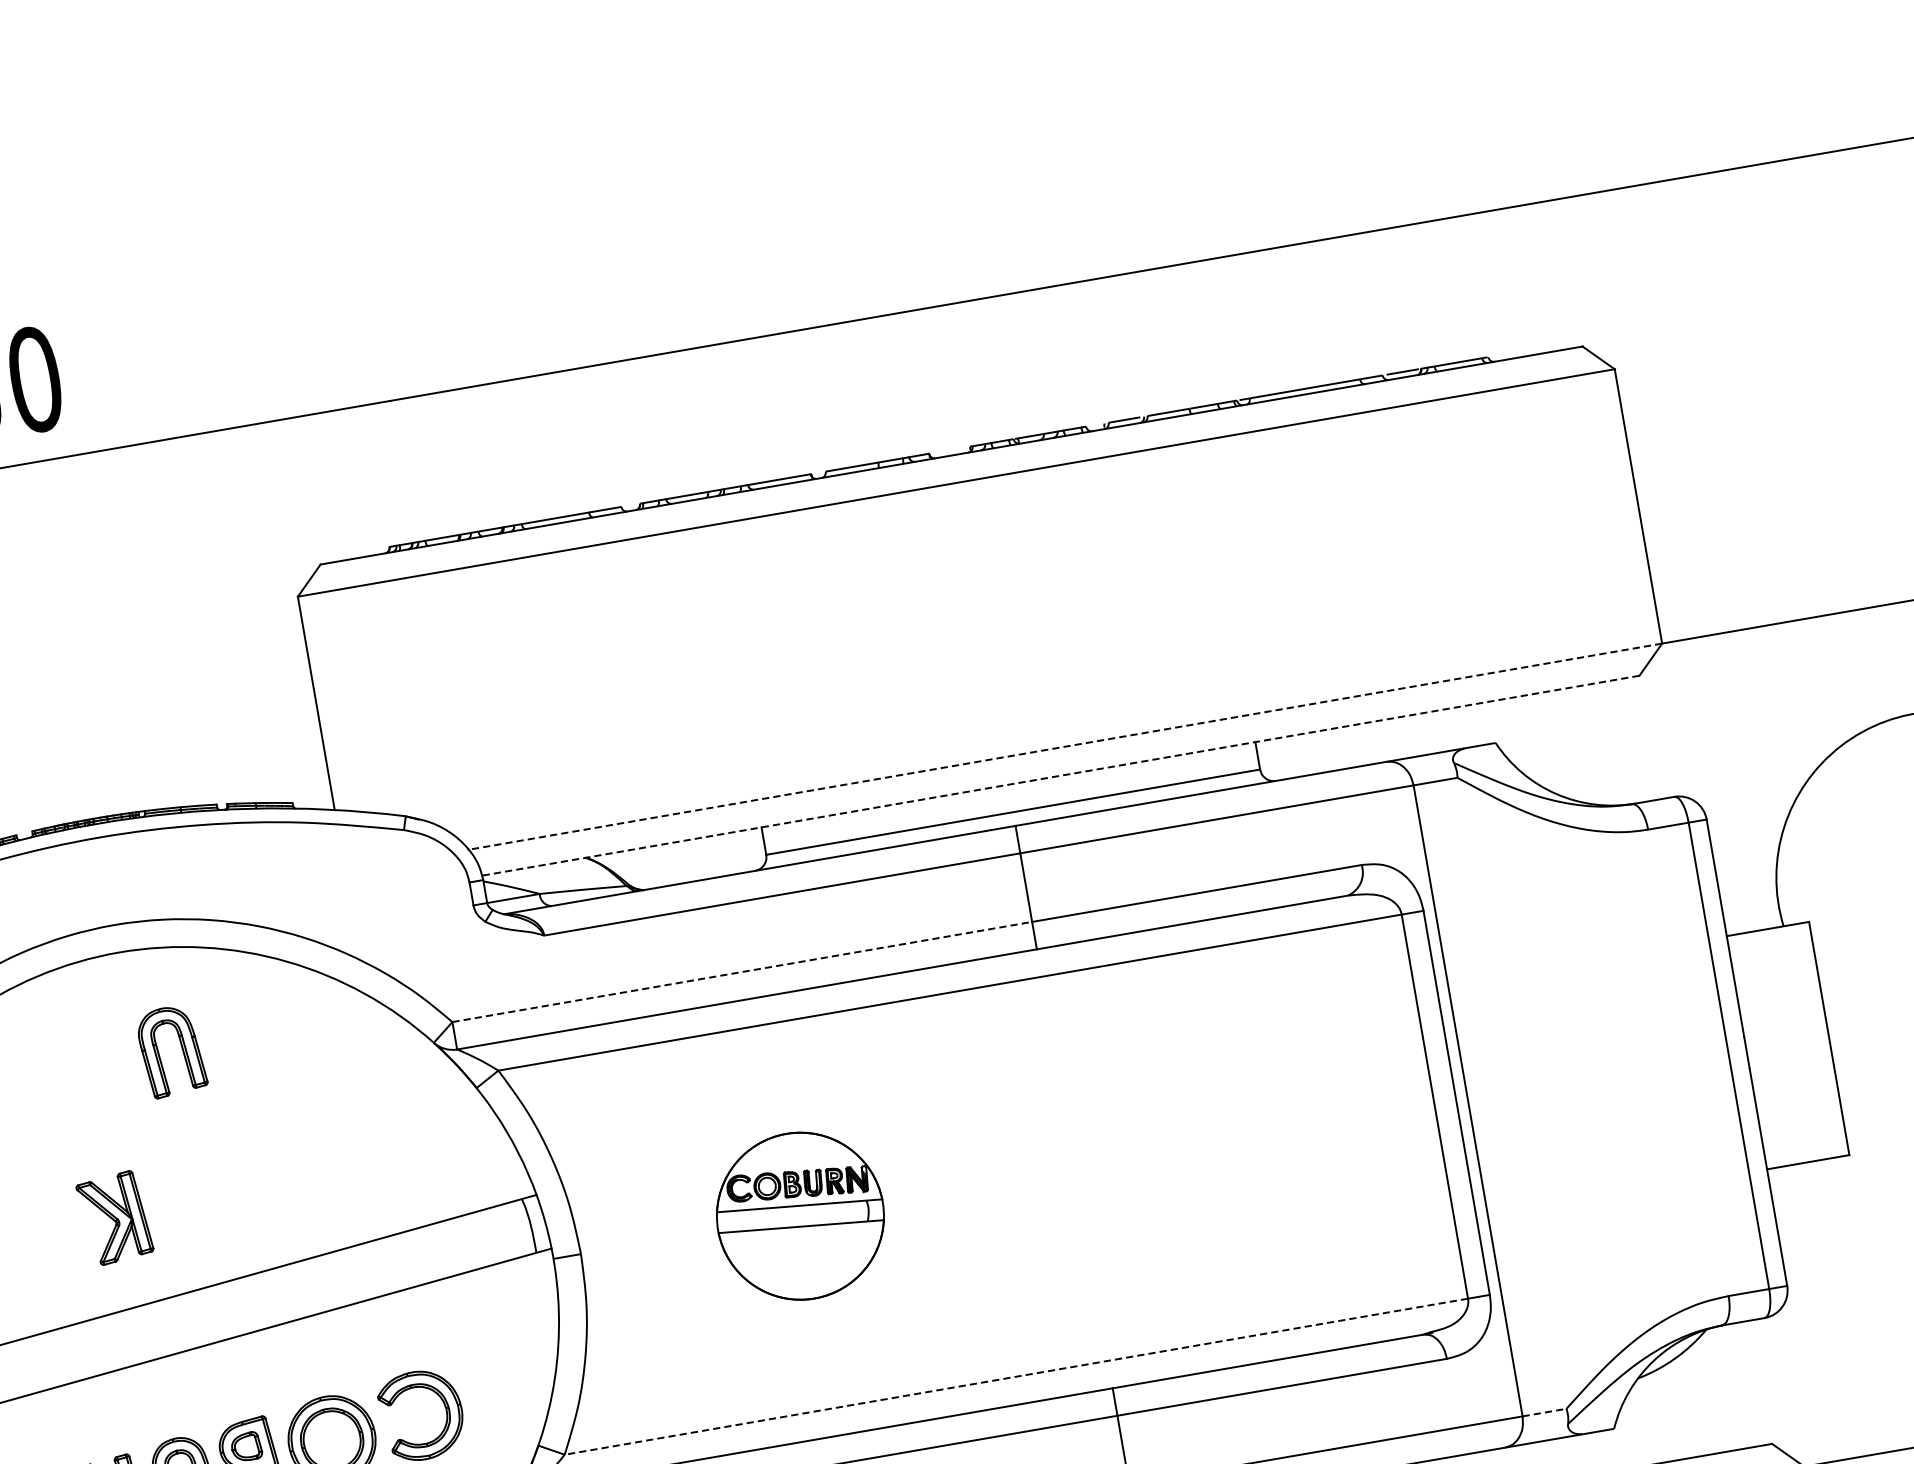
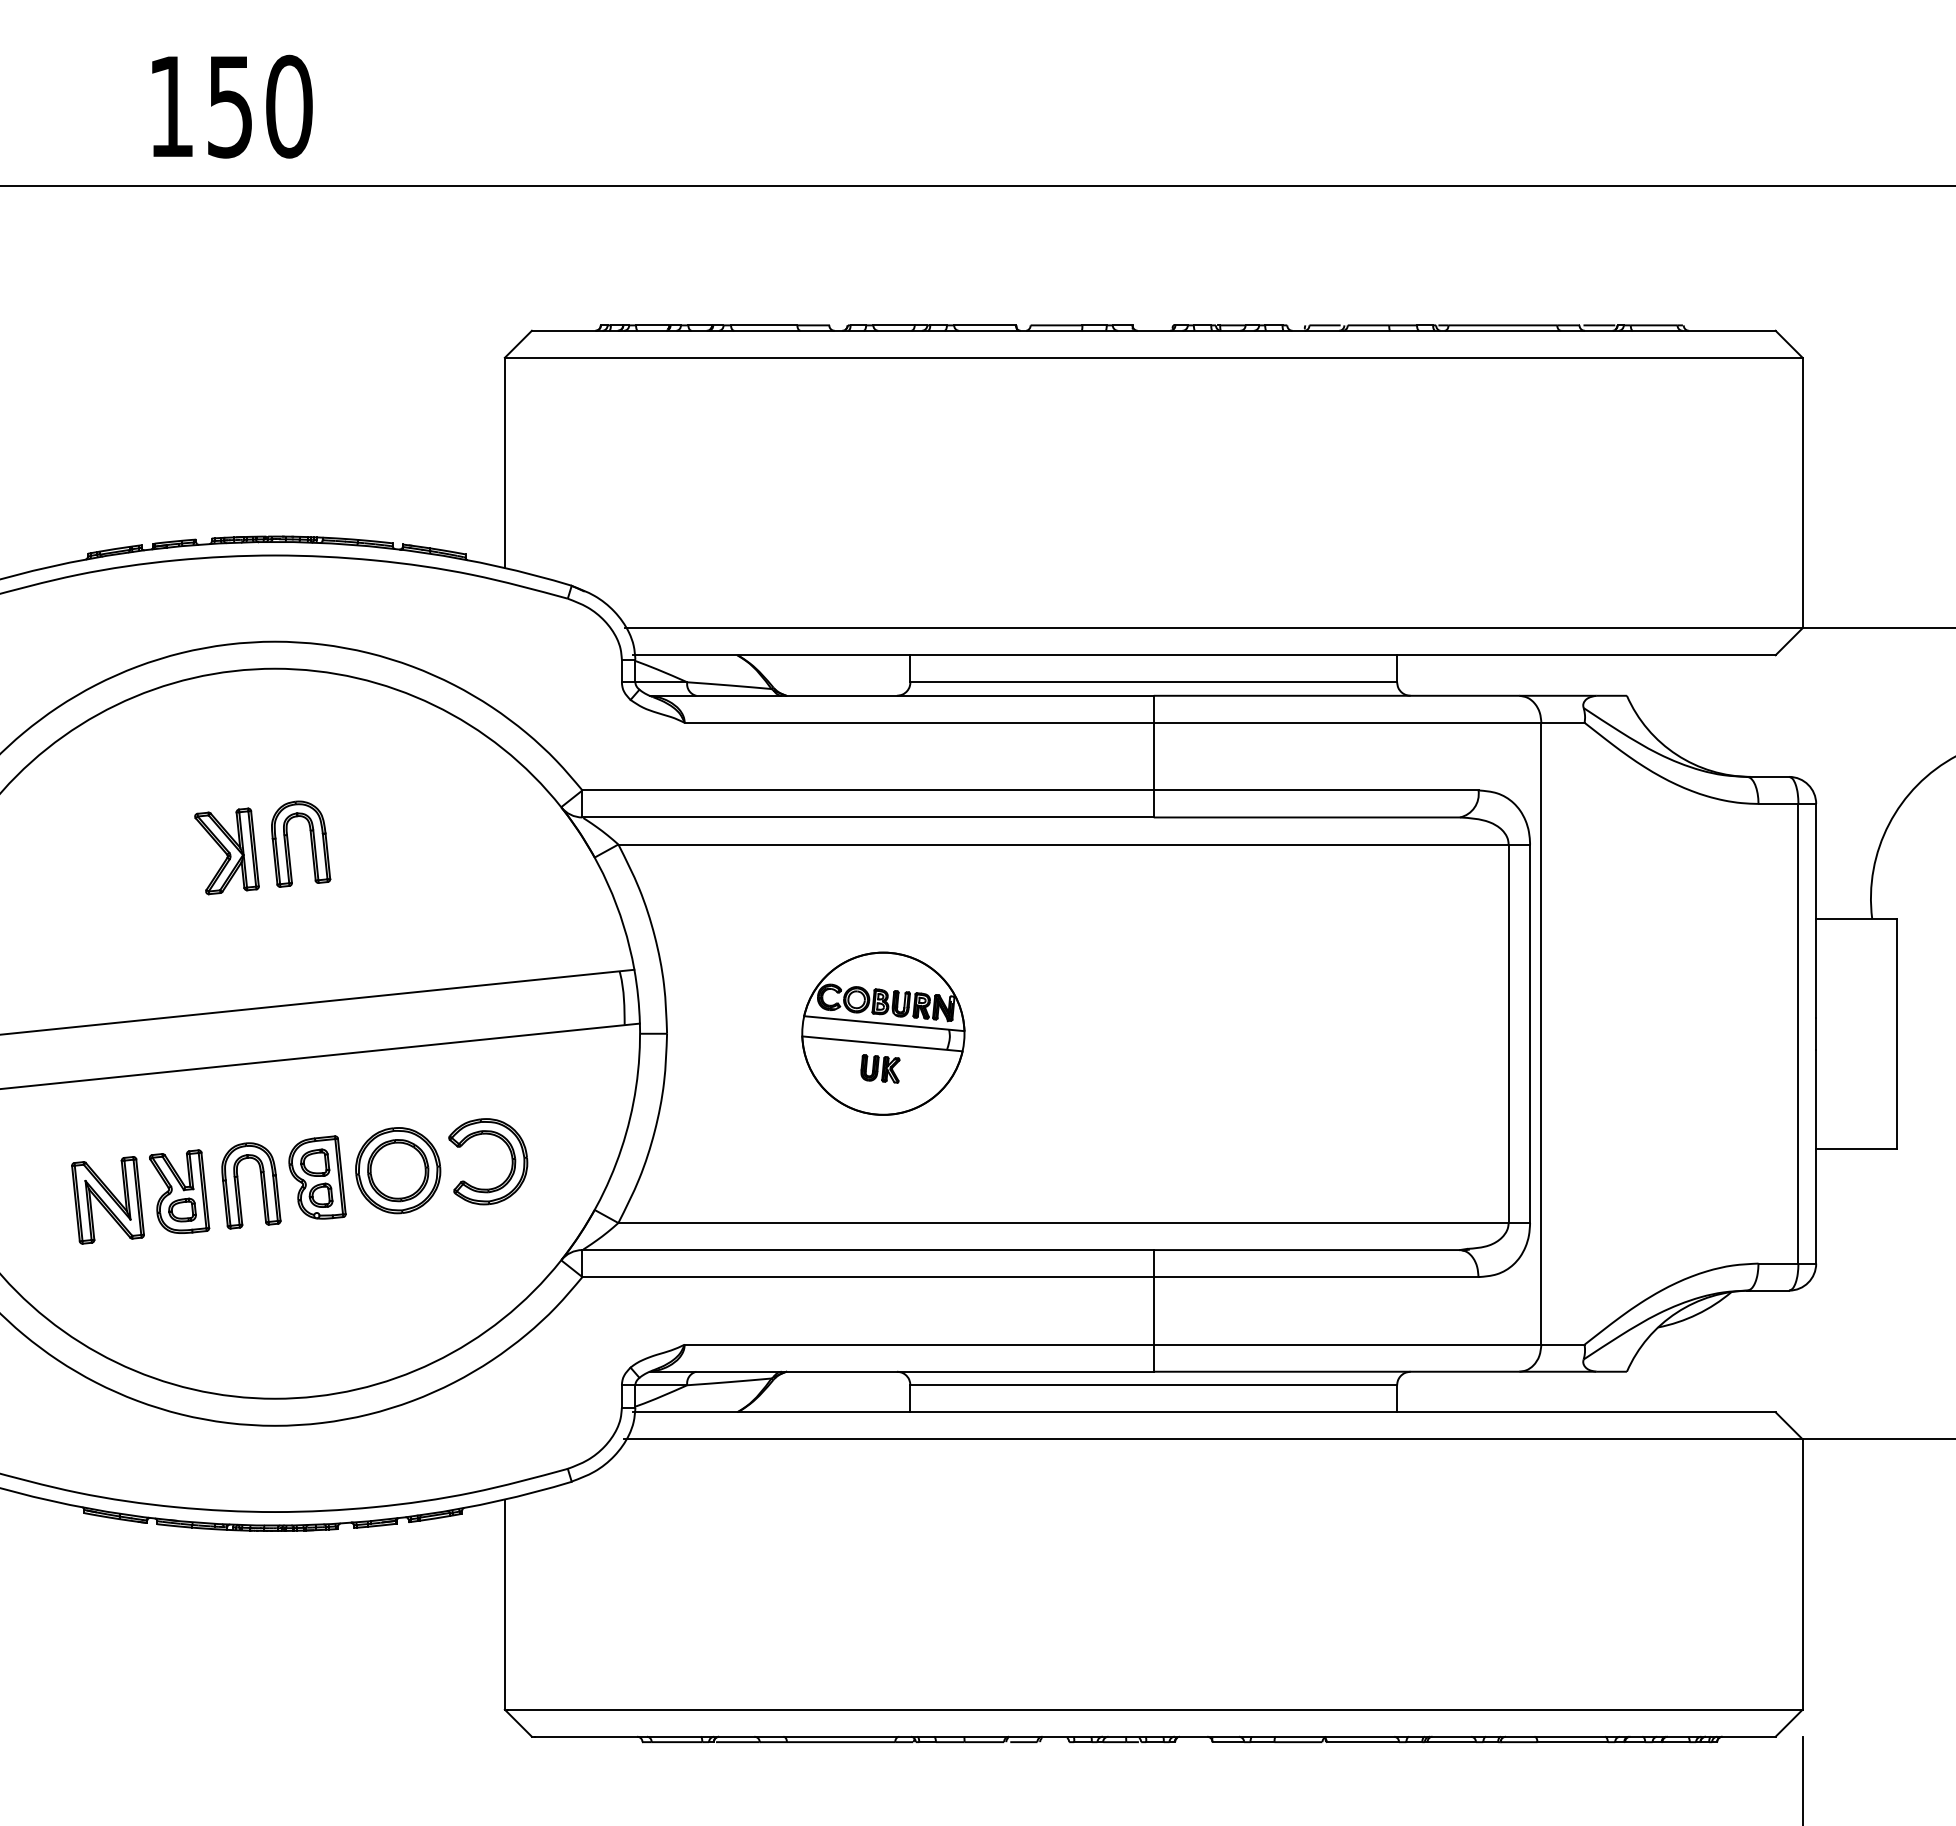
line: (1064, 747) -> (1213, 628), dashed -> solid
line: (1058, 776) -> (1203, 655), dashed -> solid
line: (742, 972) -> (868, 790), dashed -> solid
part: (181, 1048) -> (310, 842), moved
part: (114, 1218) -> (226, 851), moved
part: (803, 1251) -> (880, 1068), added
line: (1016, 1377) -> (1063, 1223), dashed -> solid
line: (1545, 1412) -> (1563, 1344), dashed -> solid

